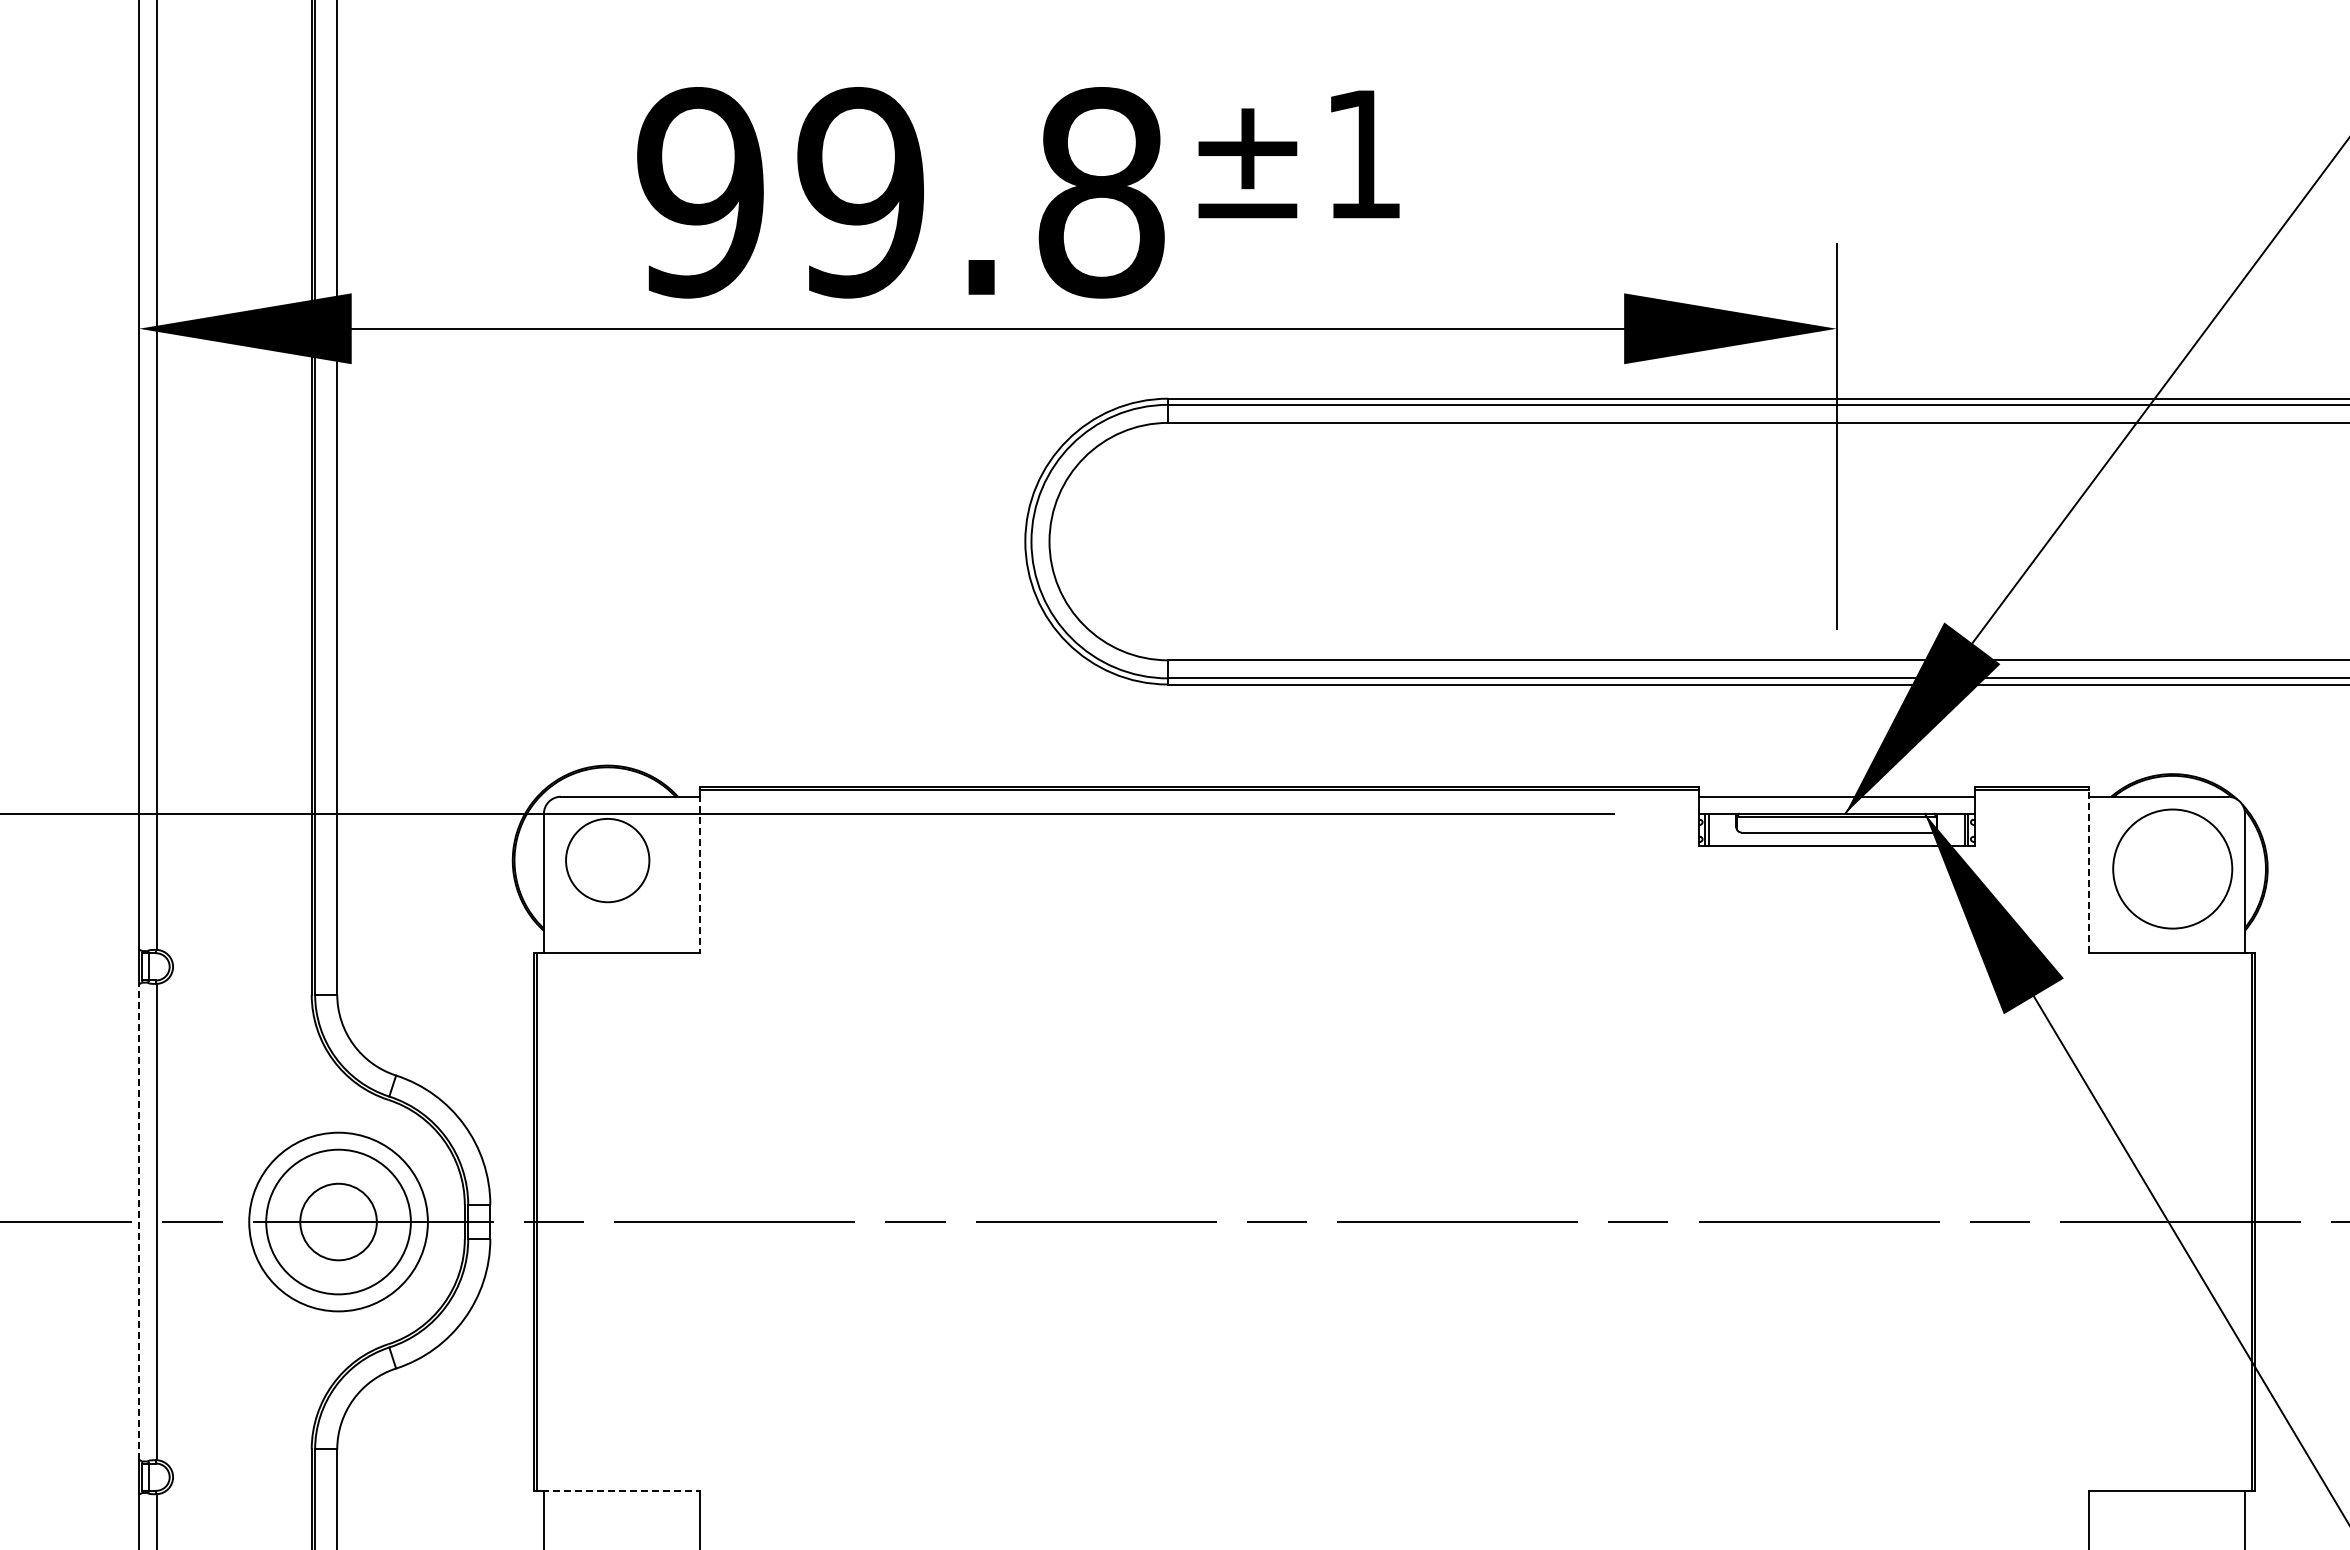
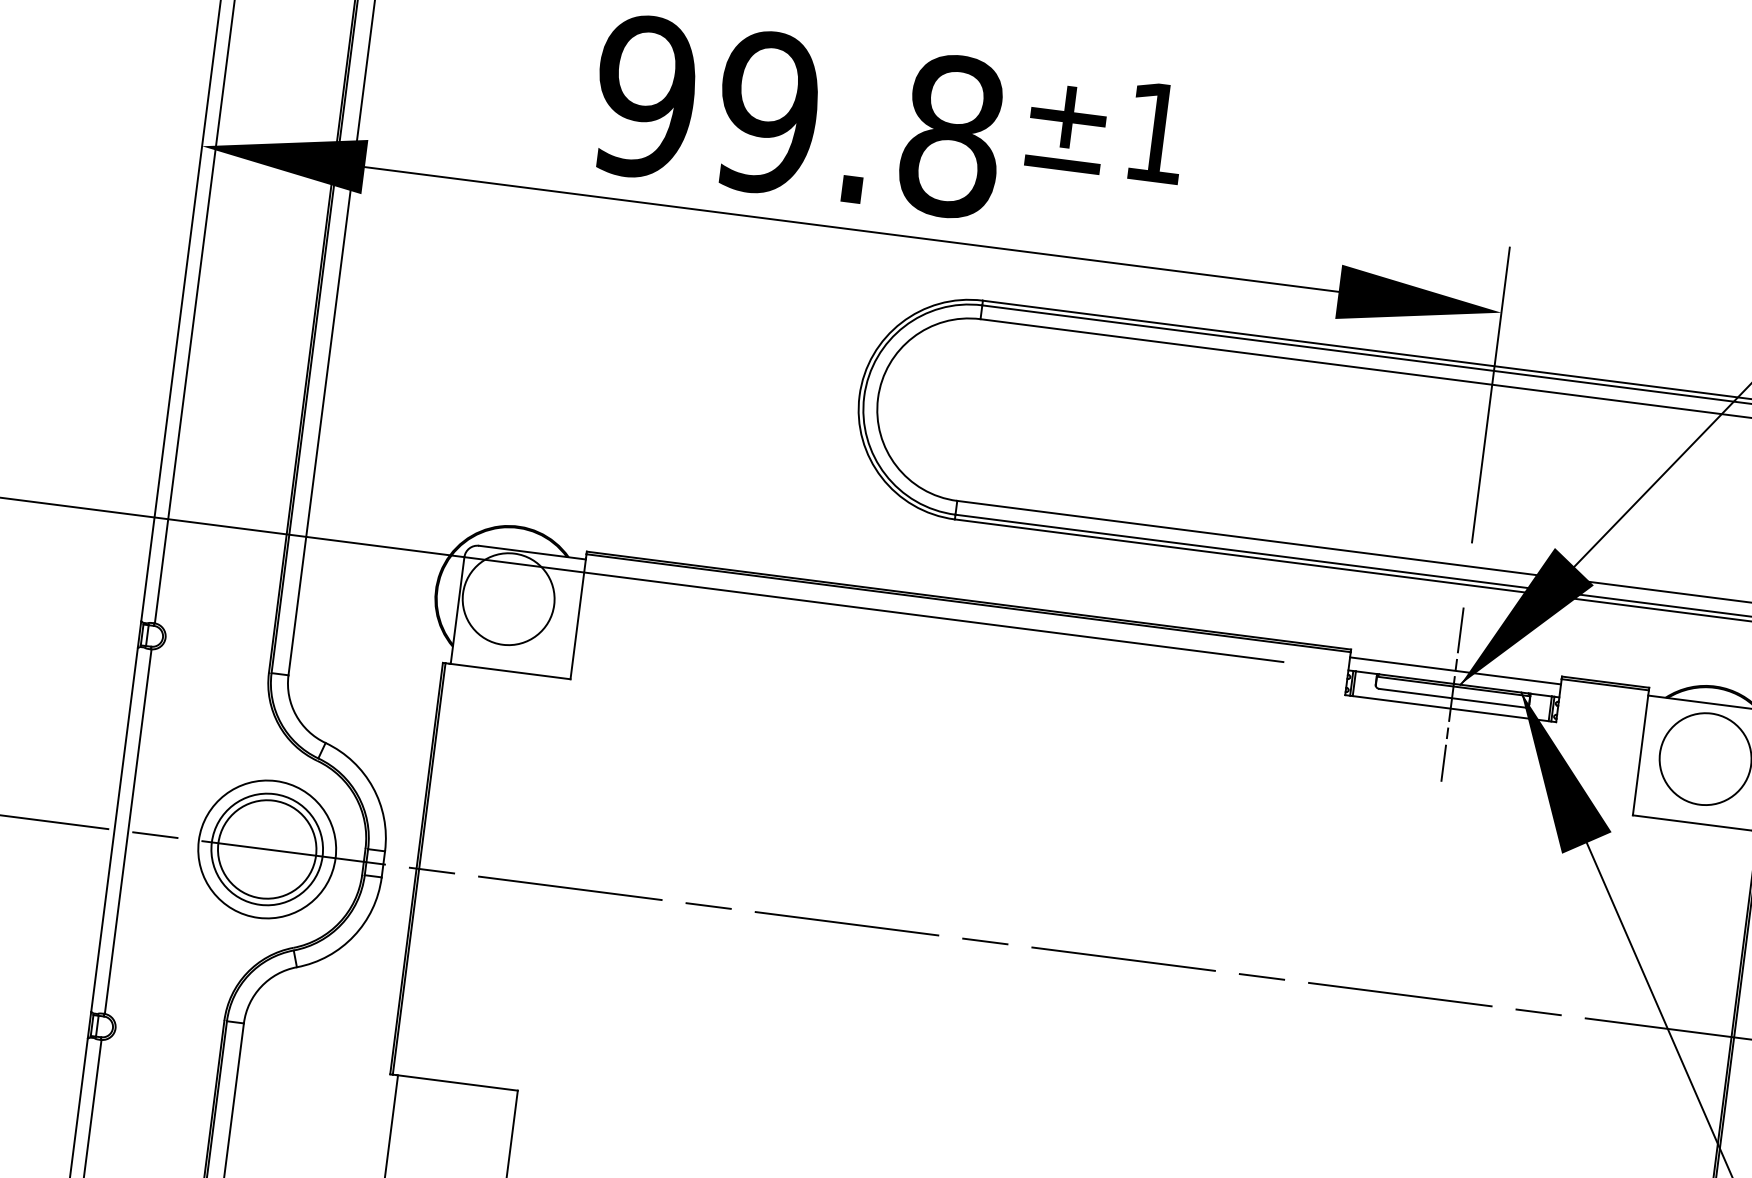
line: (1836, 827) -> (1452, 694), added
circle: (607, 860) -> (508, 599), size x1.43
line: (2088, 871) -> (1640, 752), dashed -> solid
line: (700, 874) -> (578, 618), dashed -> solid
line: (139, 1221) -> (114, 829), dashed -> solid
circle: (338, 1221) -> (267, 849), size x1.67
line: (621, 1490) -> (457, 1082), dashed -> solid

